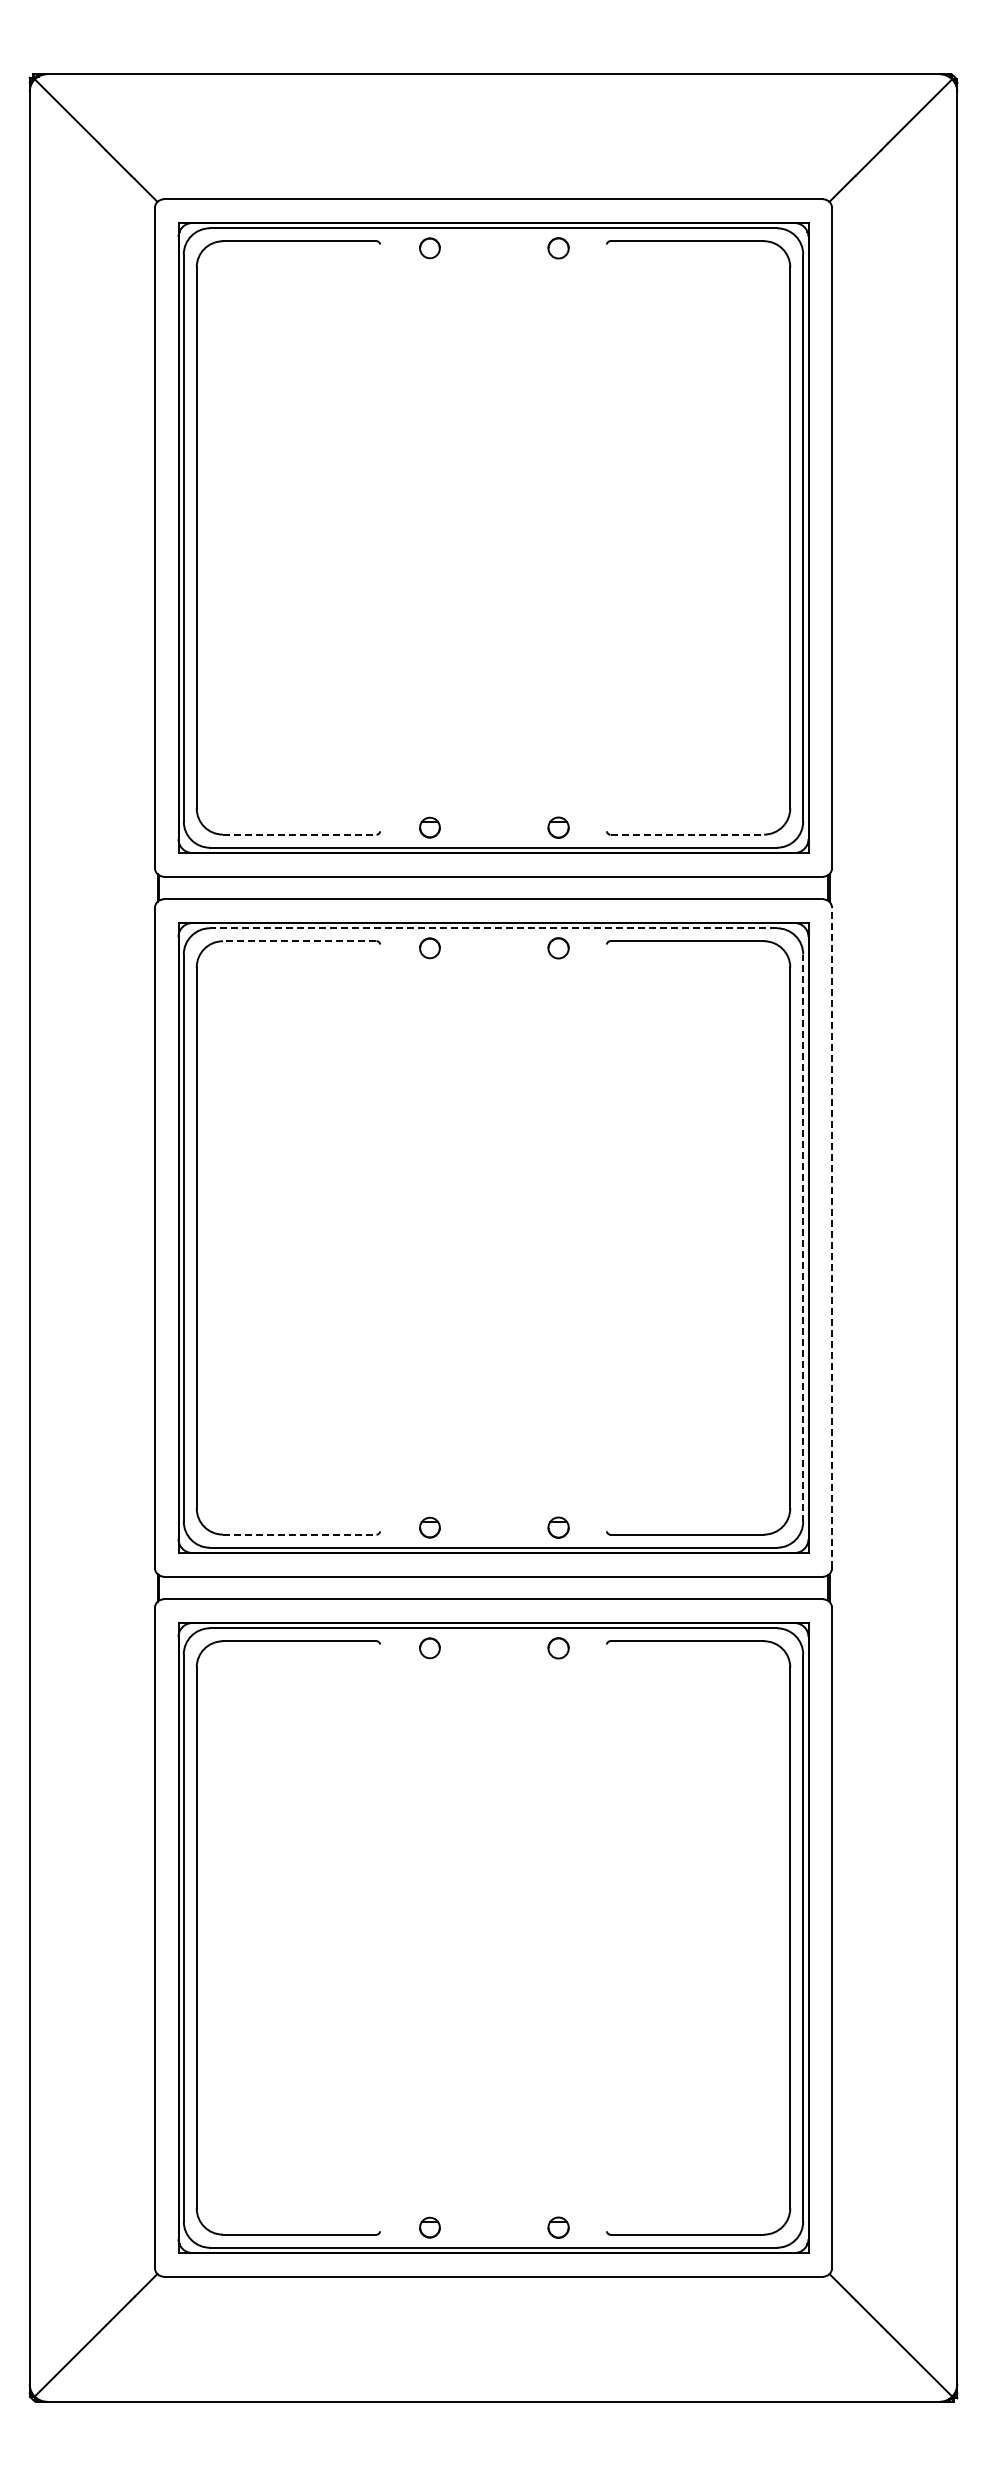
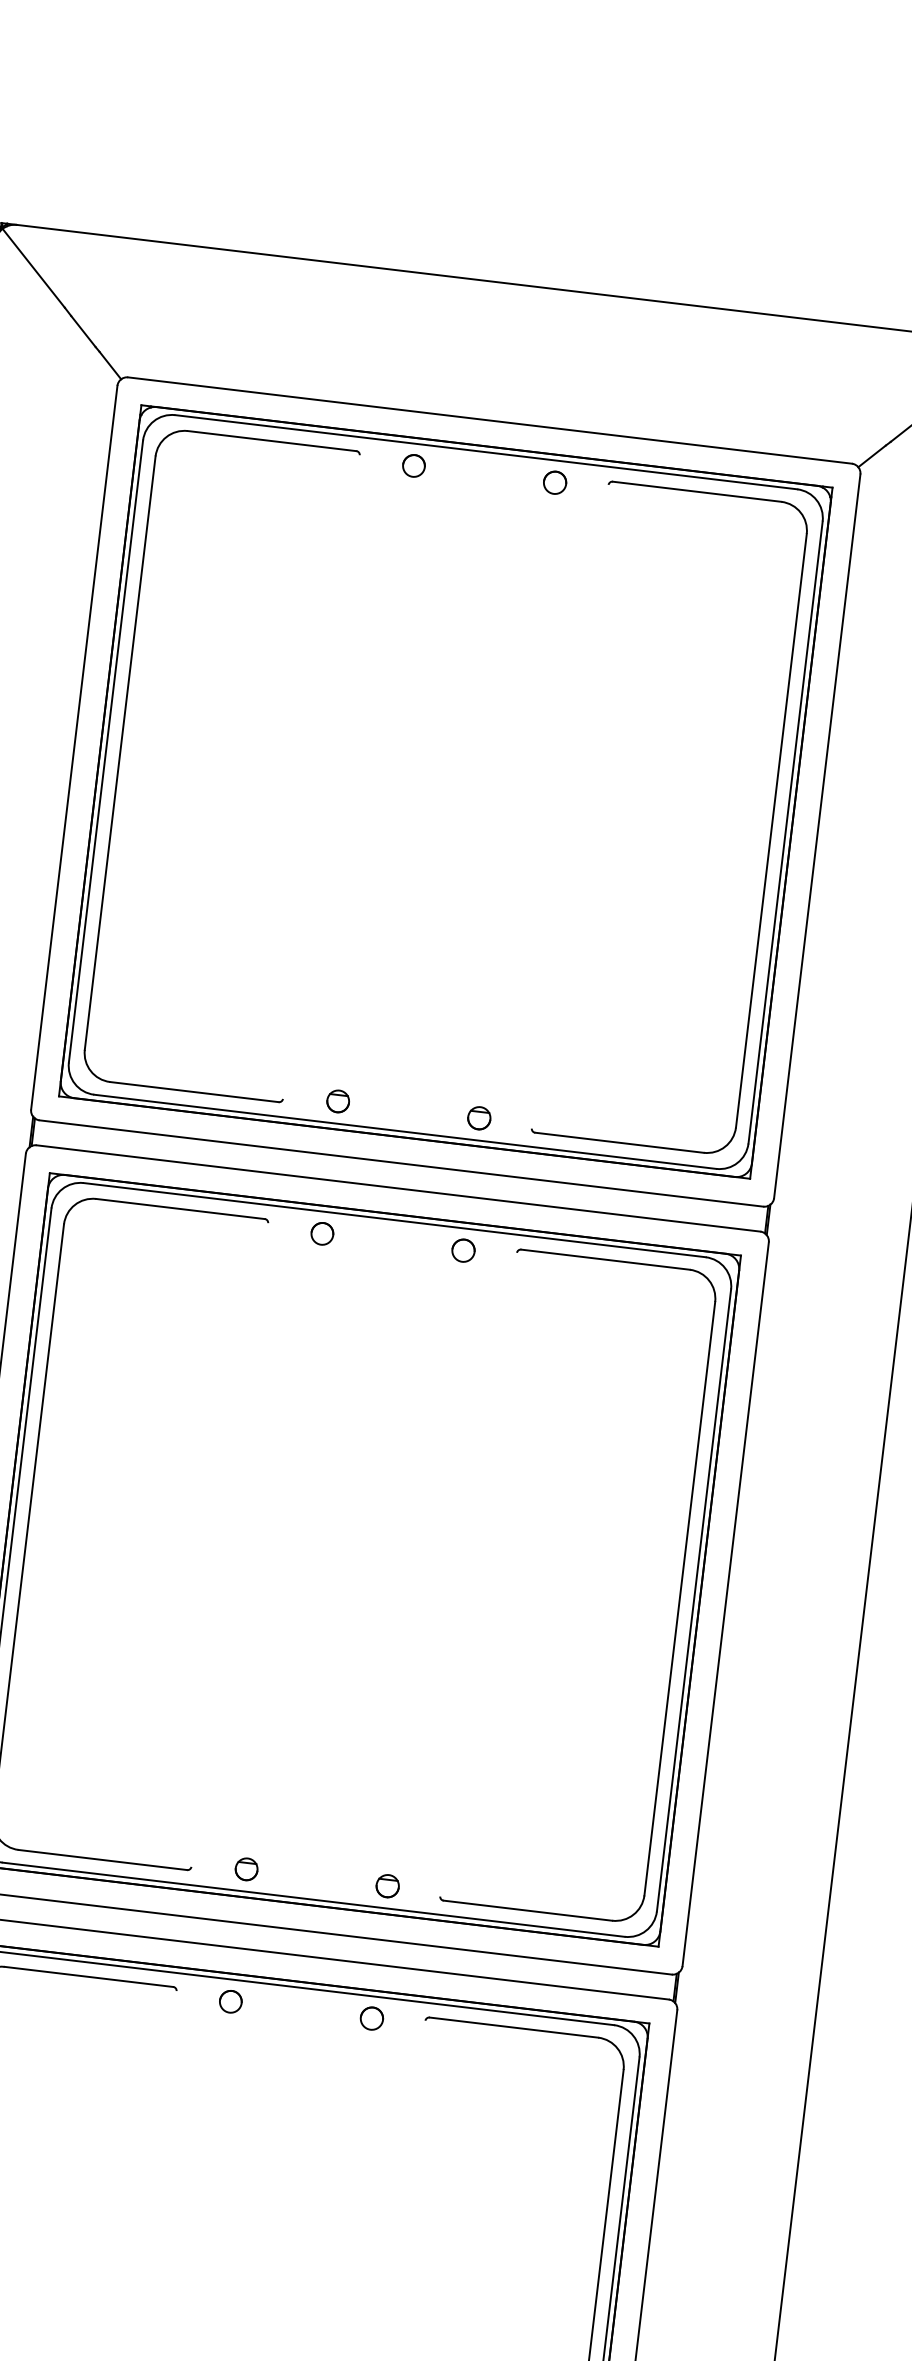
line: (299, 834) -> (194, 1091), dashed -> solid
line: (687, 834) -> (619, 1142), dashed -> solid
line: (493, 928) -> (394, 1220), dashed -> solid
line: (299, 941) -> (180, 1209), dashed -> solid
line: (803, 1237) -> (694, 1599), dashed -> solid
line: (832, 1238) -> (726, 1604), dashed -> solid
line: (299, 1534) -> (102, 1859), dashed -> solid

